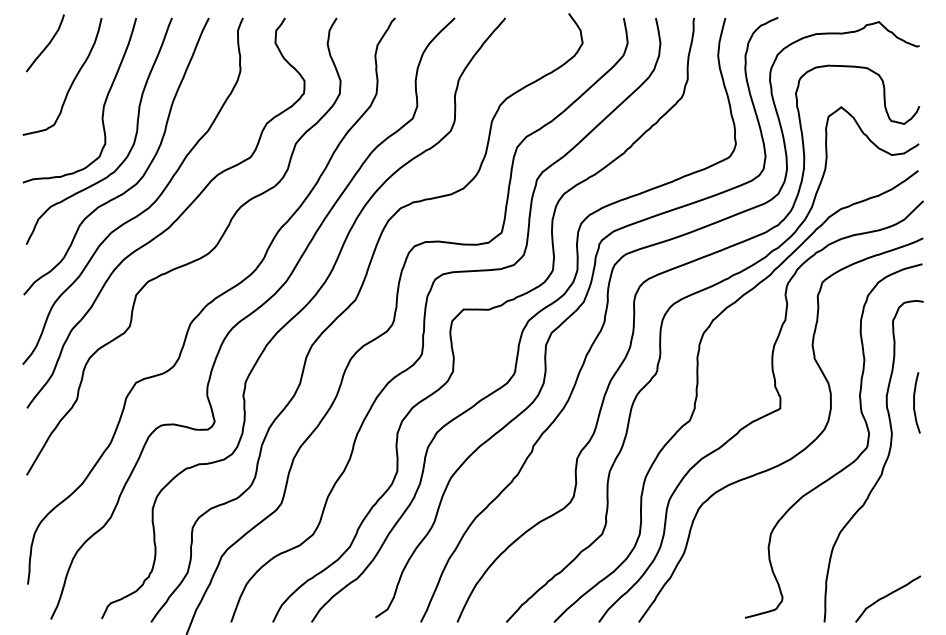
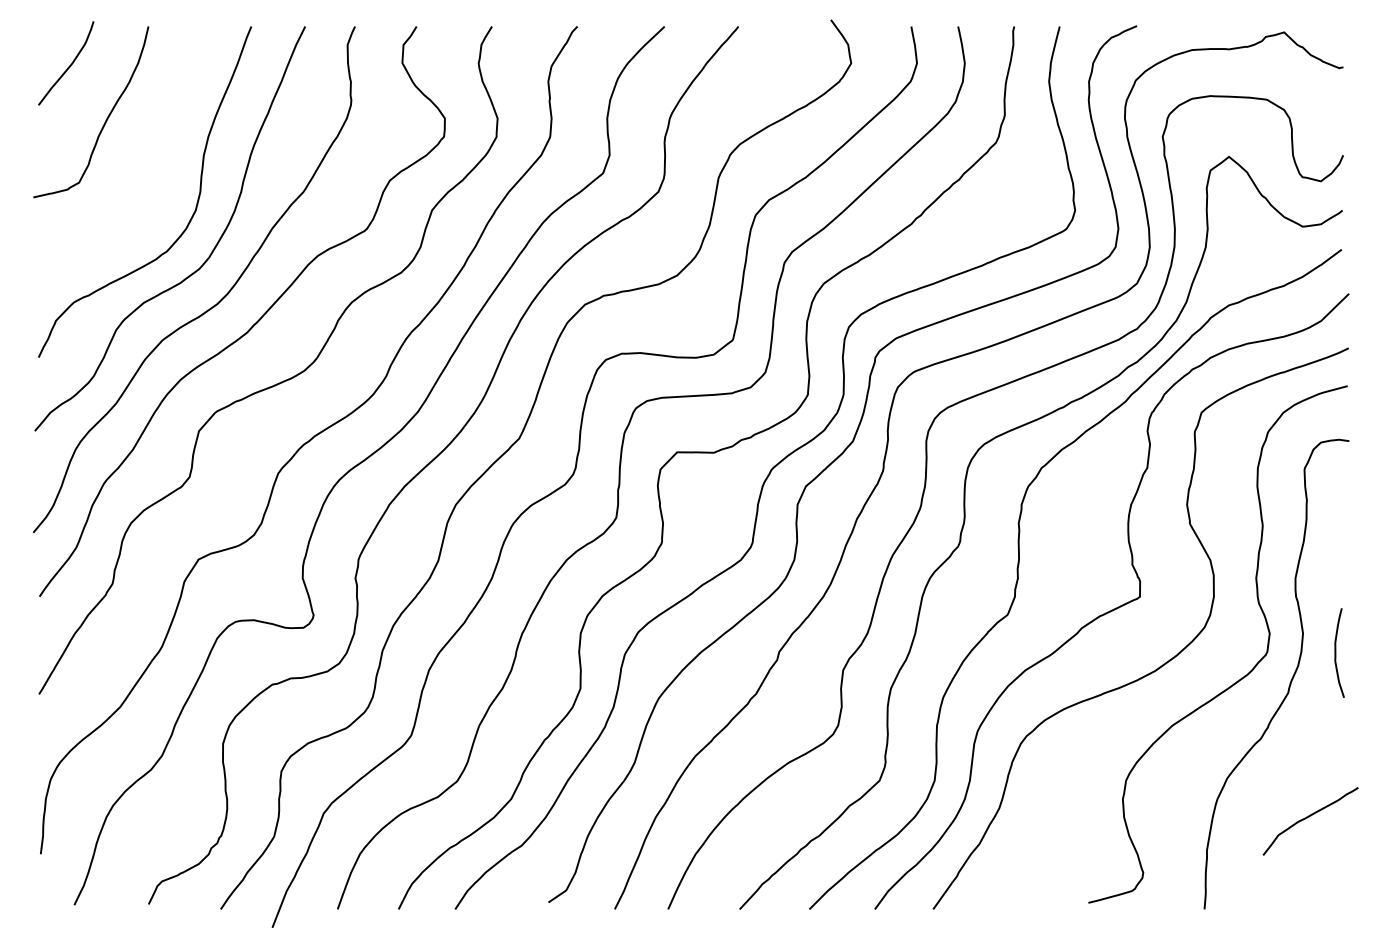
curve: (102, 107) -> (149, 157), removed
curve: (914, 402) -> (1335, 652), moved
curve: (887, 596) -> (1309, 817), moved

